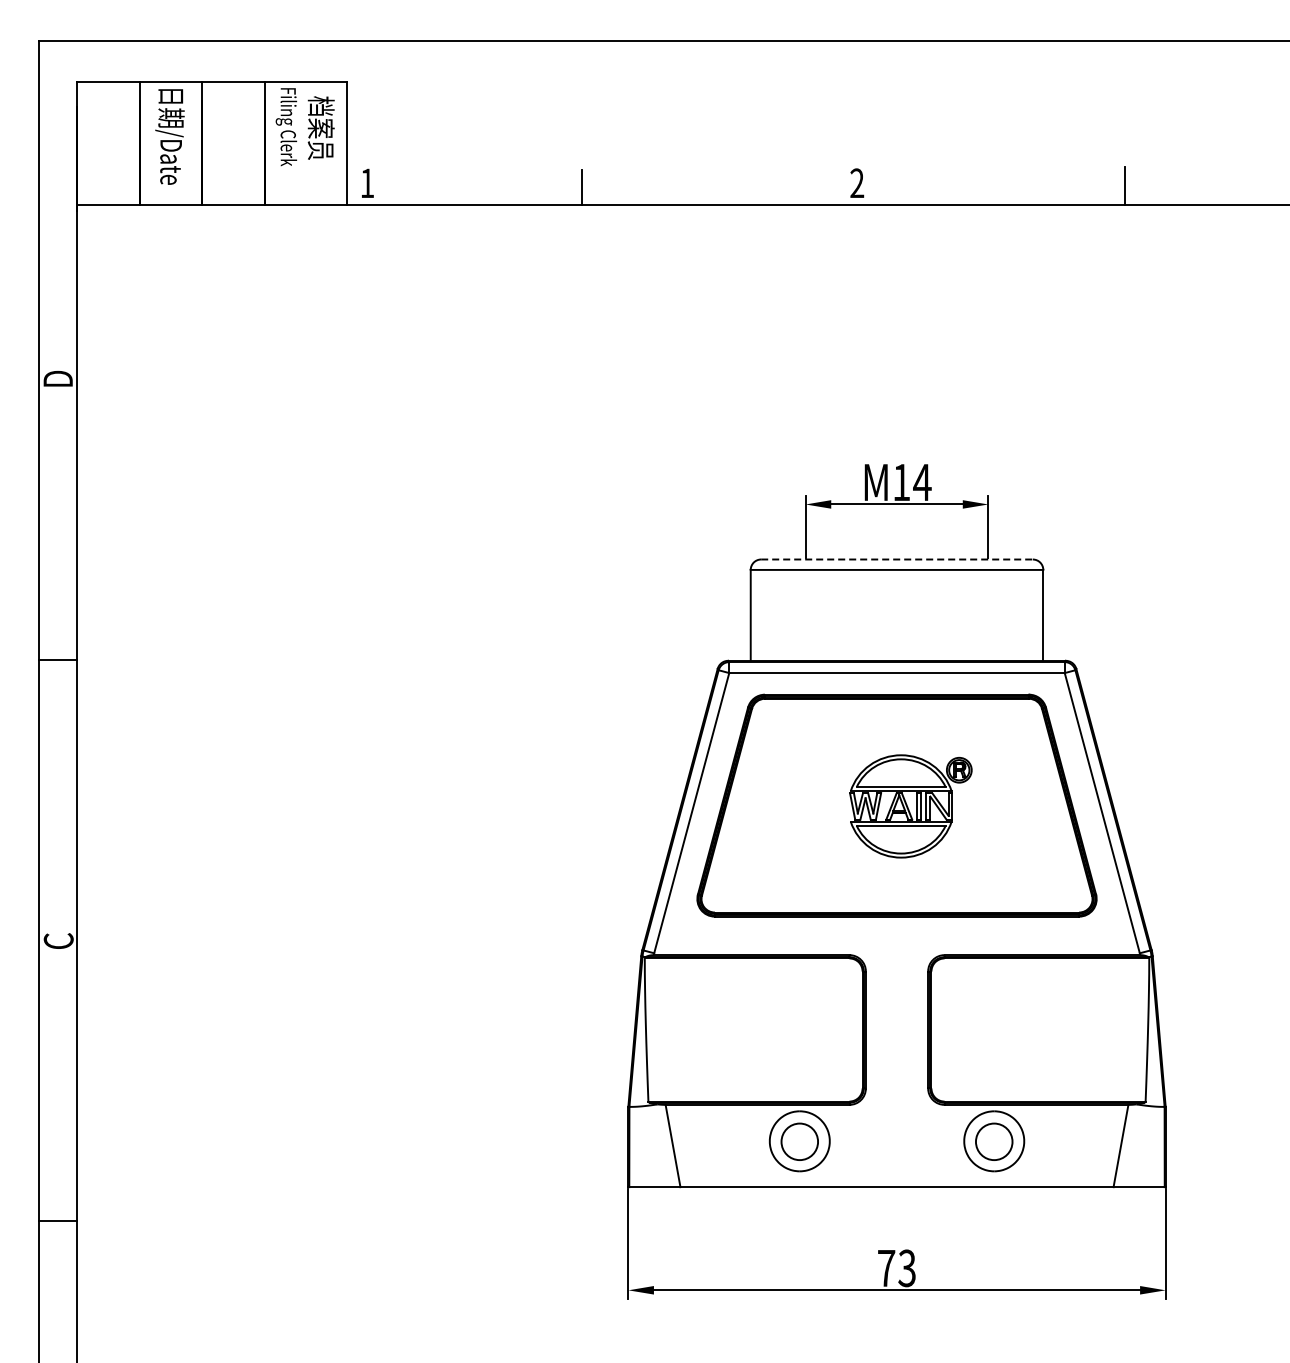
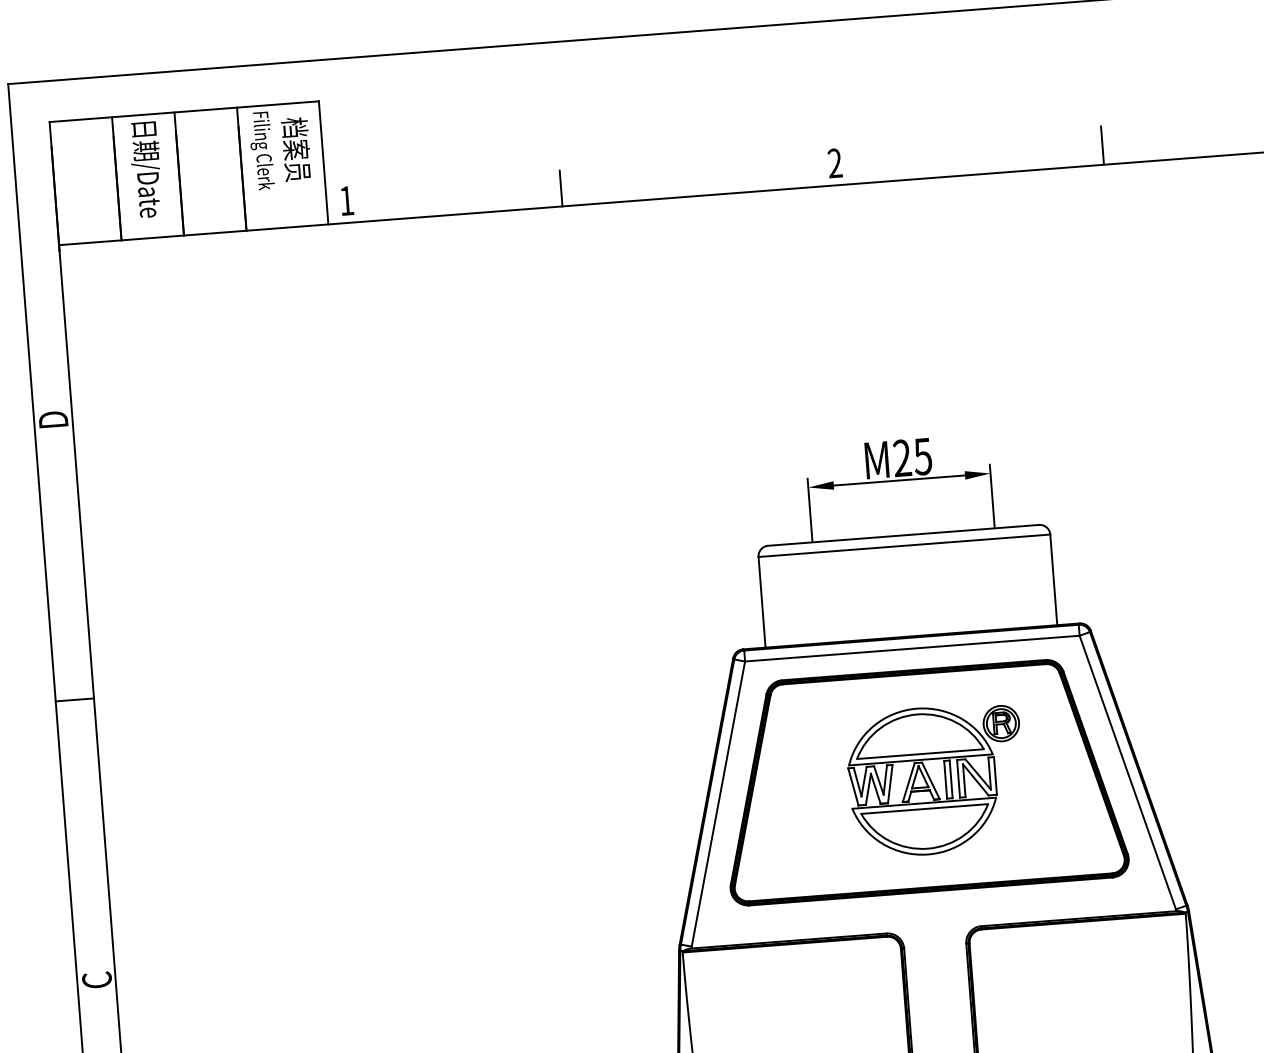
text: (912, 482) -> (913, 457), M14 -> M25
line: (897, 559) -> (904, 535), dashed -> solid
part: (910, 806) -> (936, 780), size x1.43

